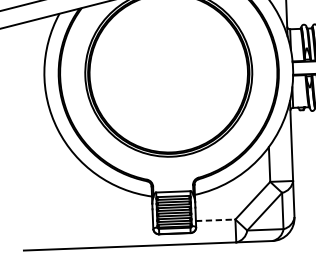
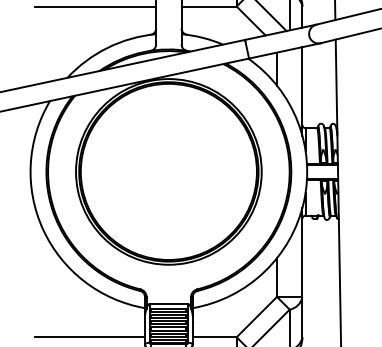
line: (215, 220) -> (214, 337), dashed -> solid
line: (104, 224) -> (90, 337), added

